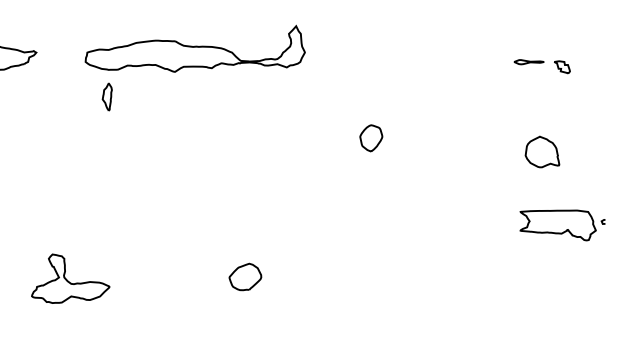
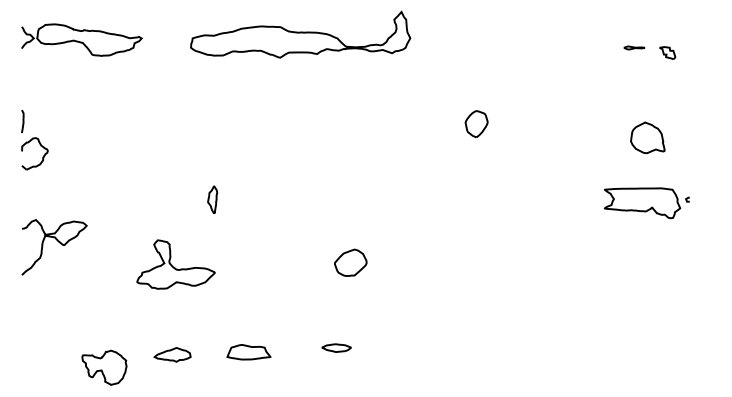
part: (529, 61) -> (634, 47), size x0.7
part: (107, 96) -> (212, 199), moved
part: (562, 225) -> (646, 203), moved

